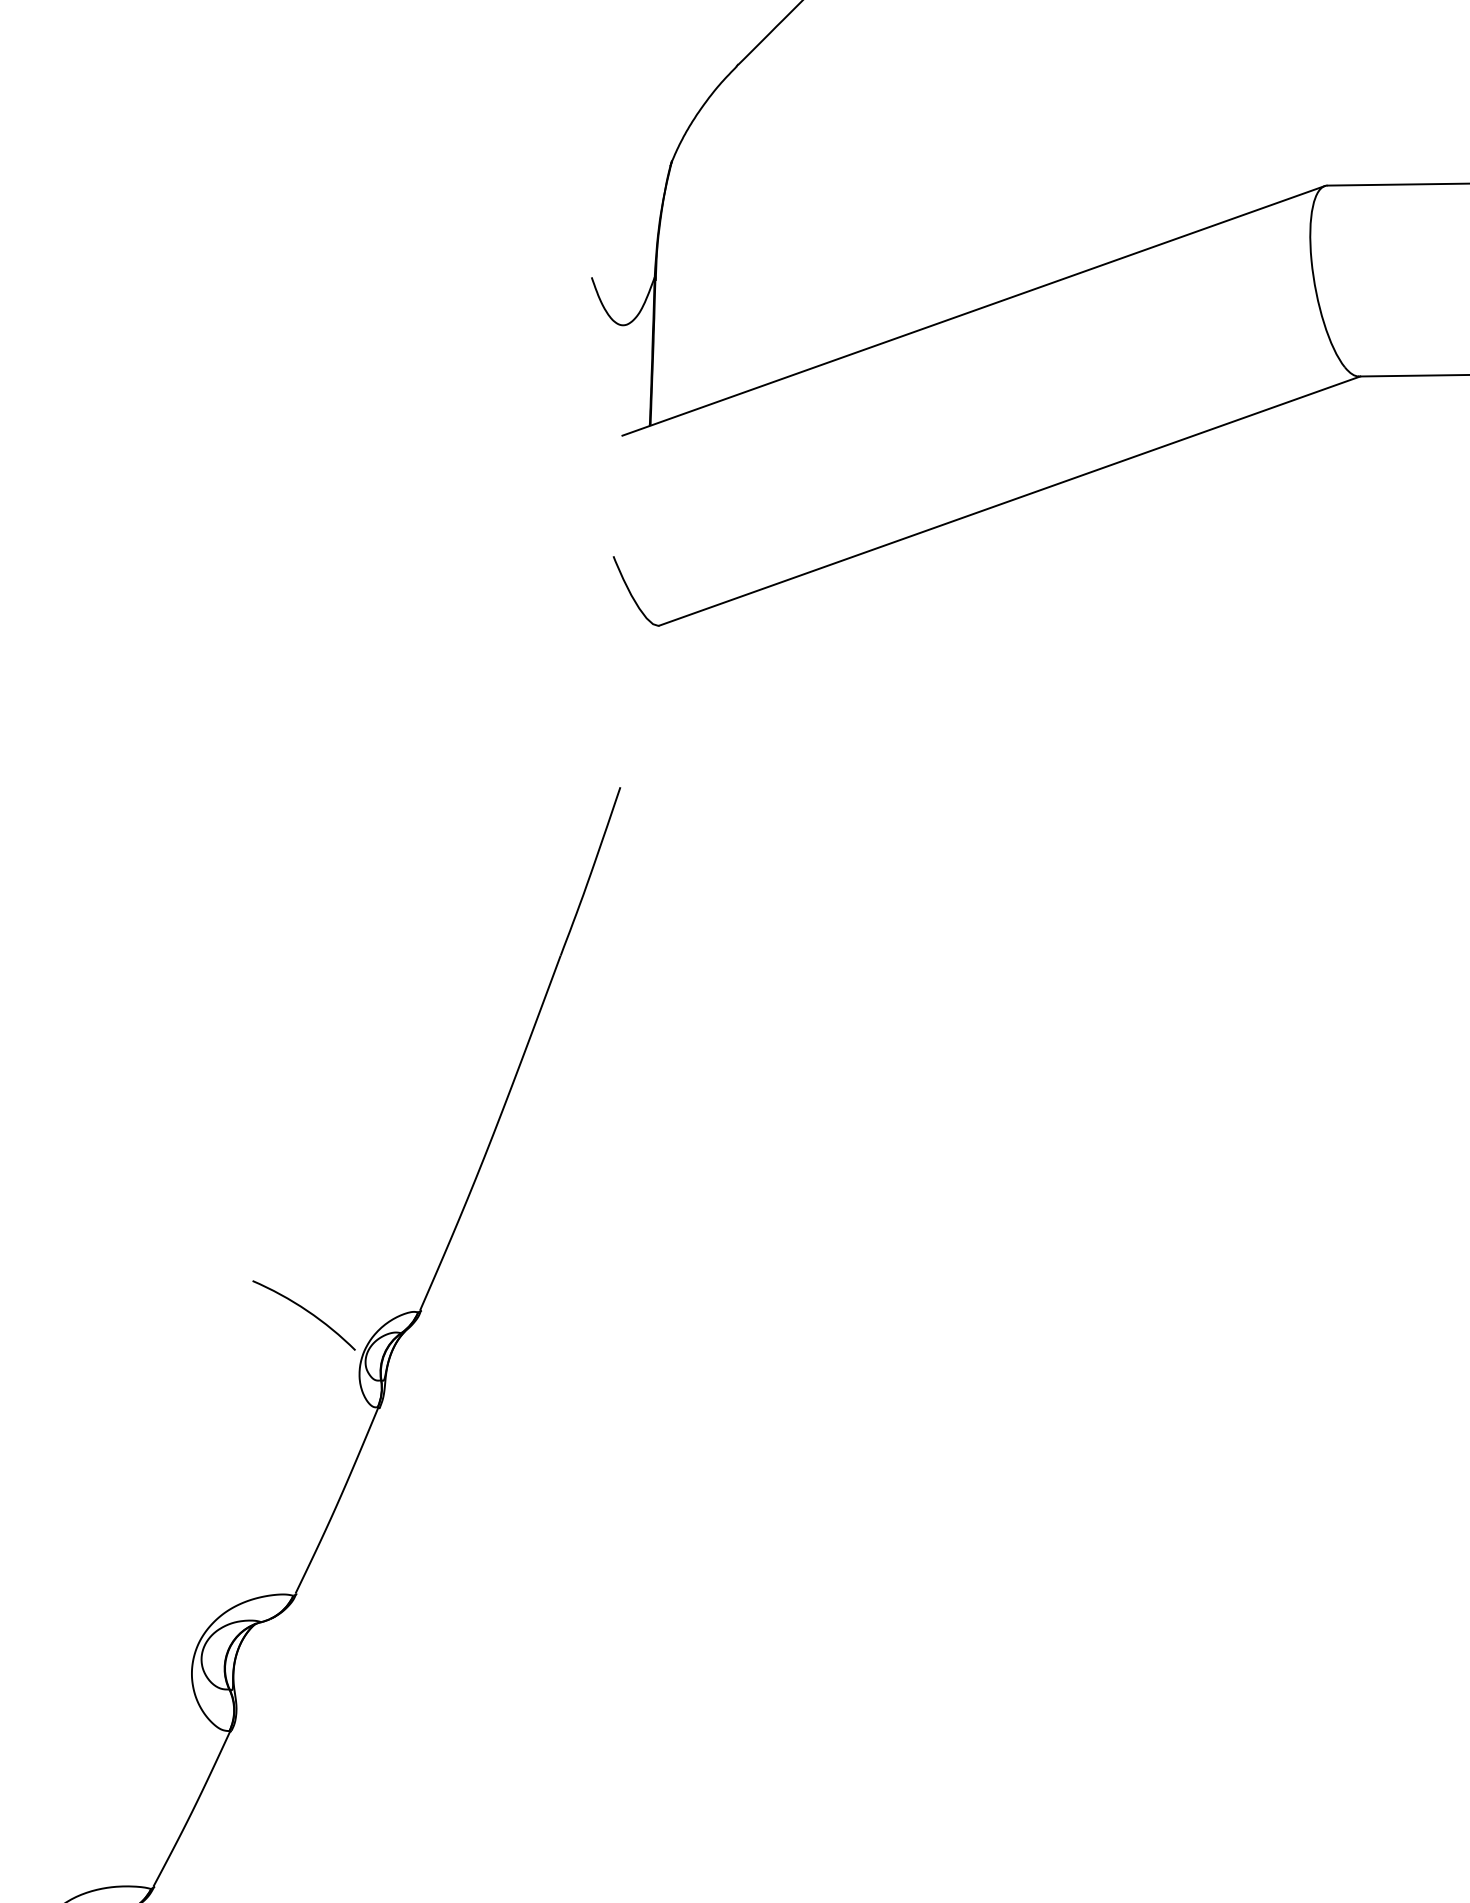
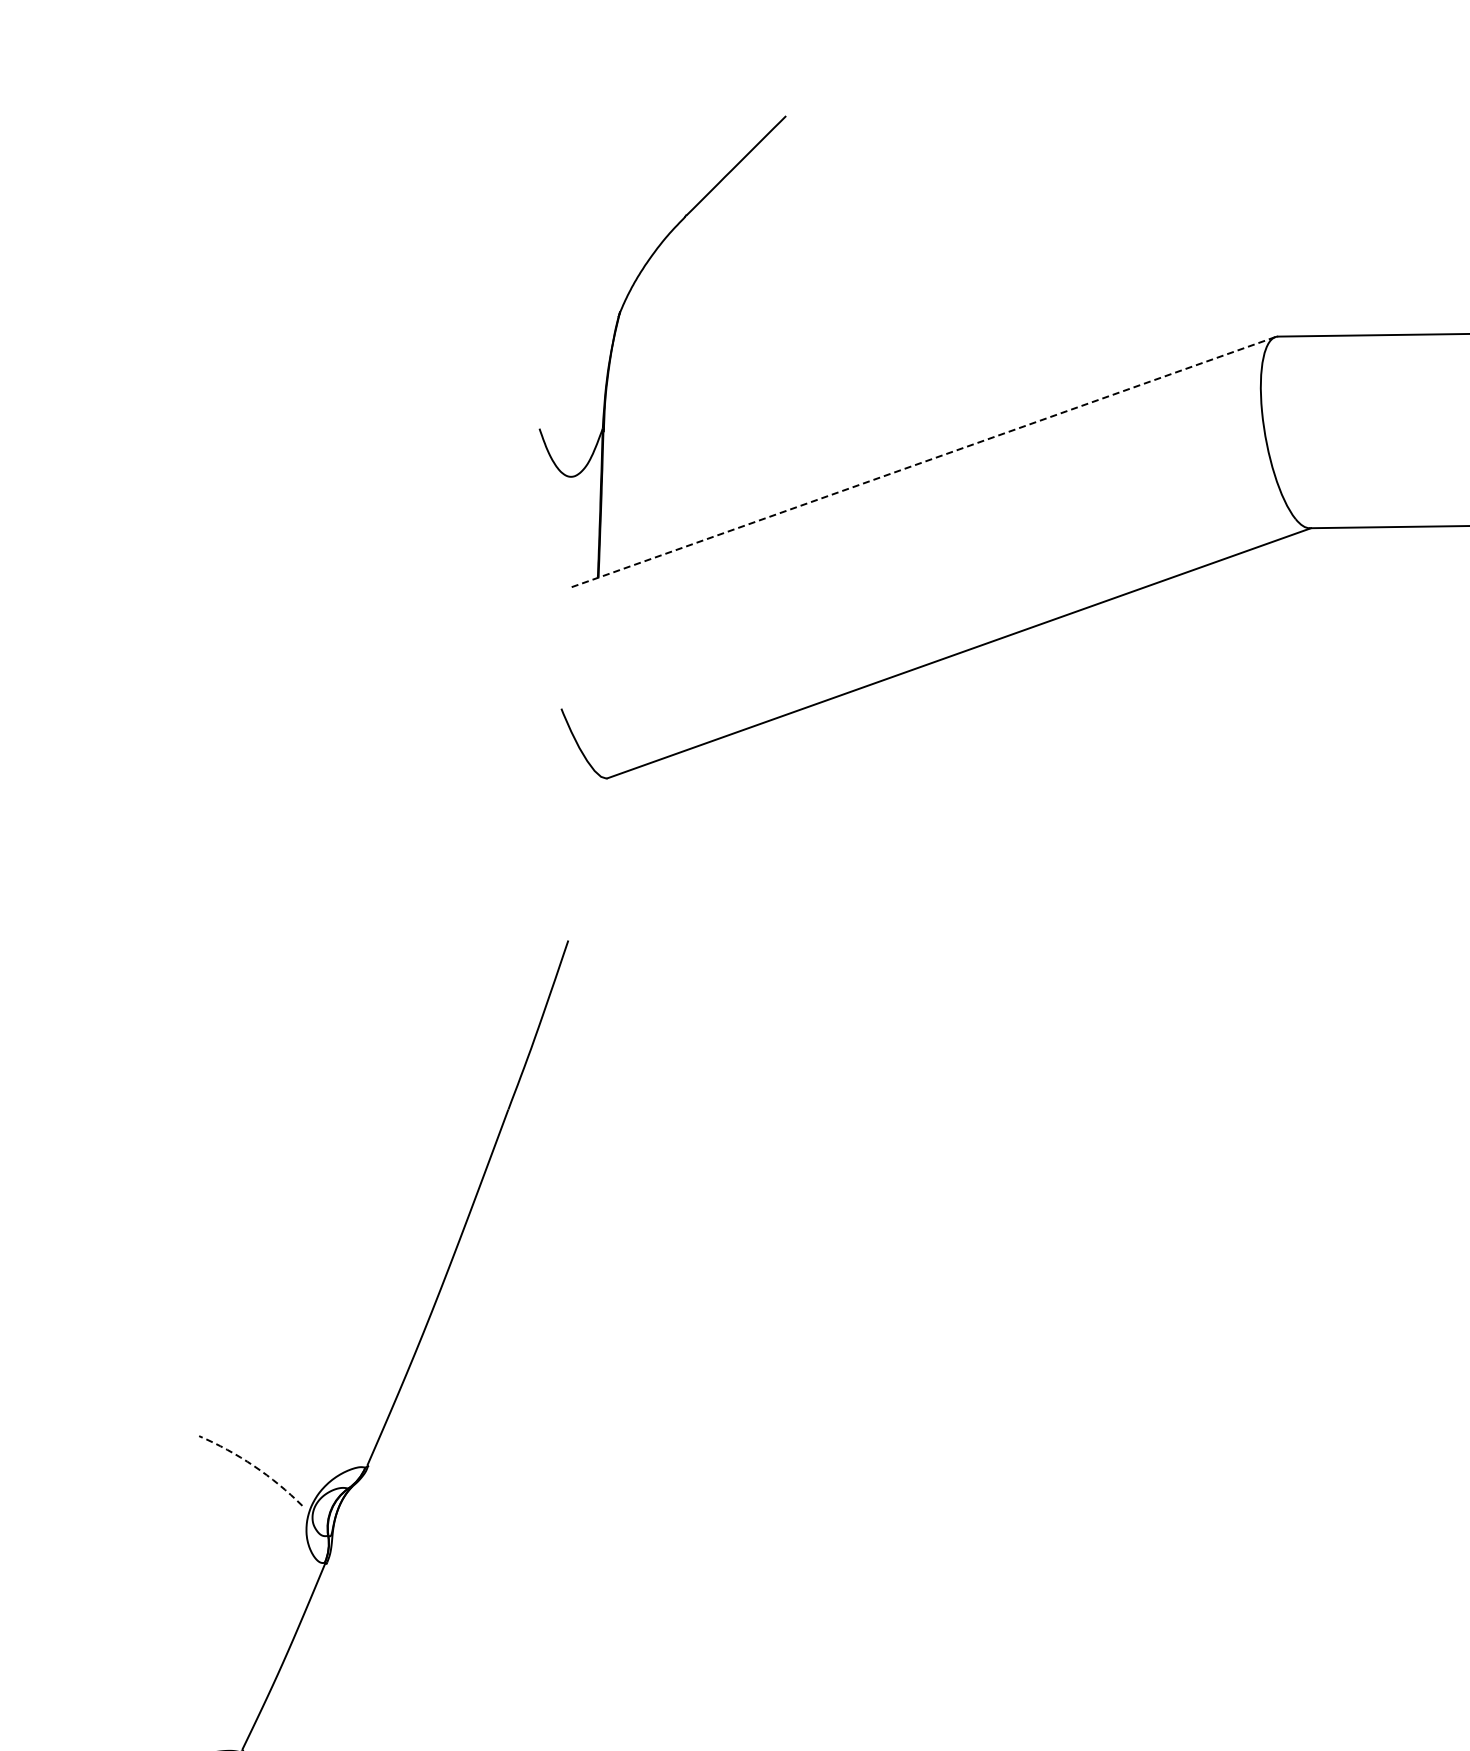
line: (973, 310) -> (922, 461), solid -> dashed
arc: (307, 1310) -> (254, 1465), solid -> dashed

